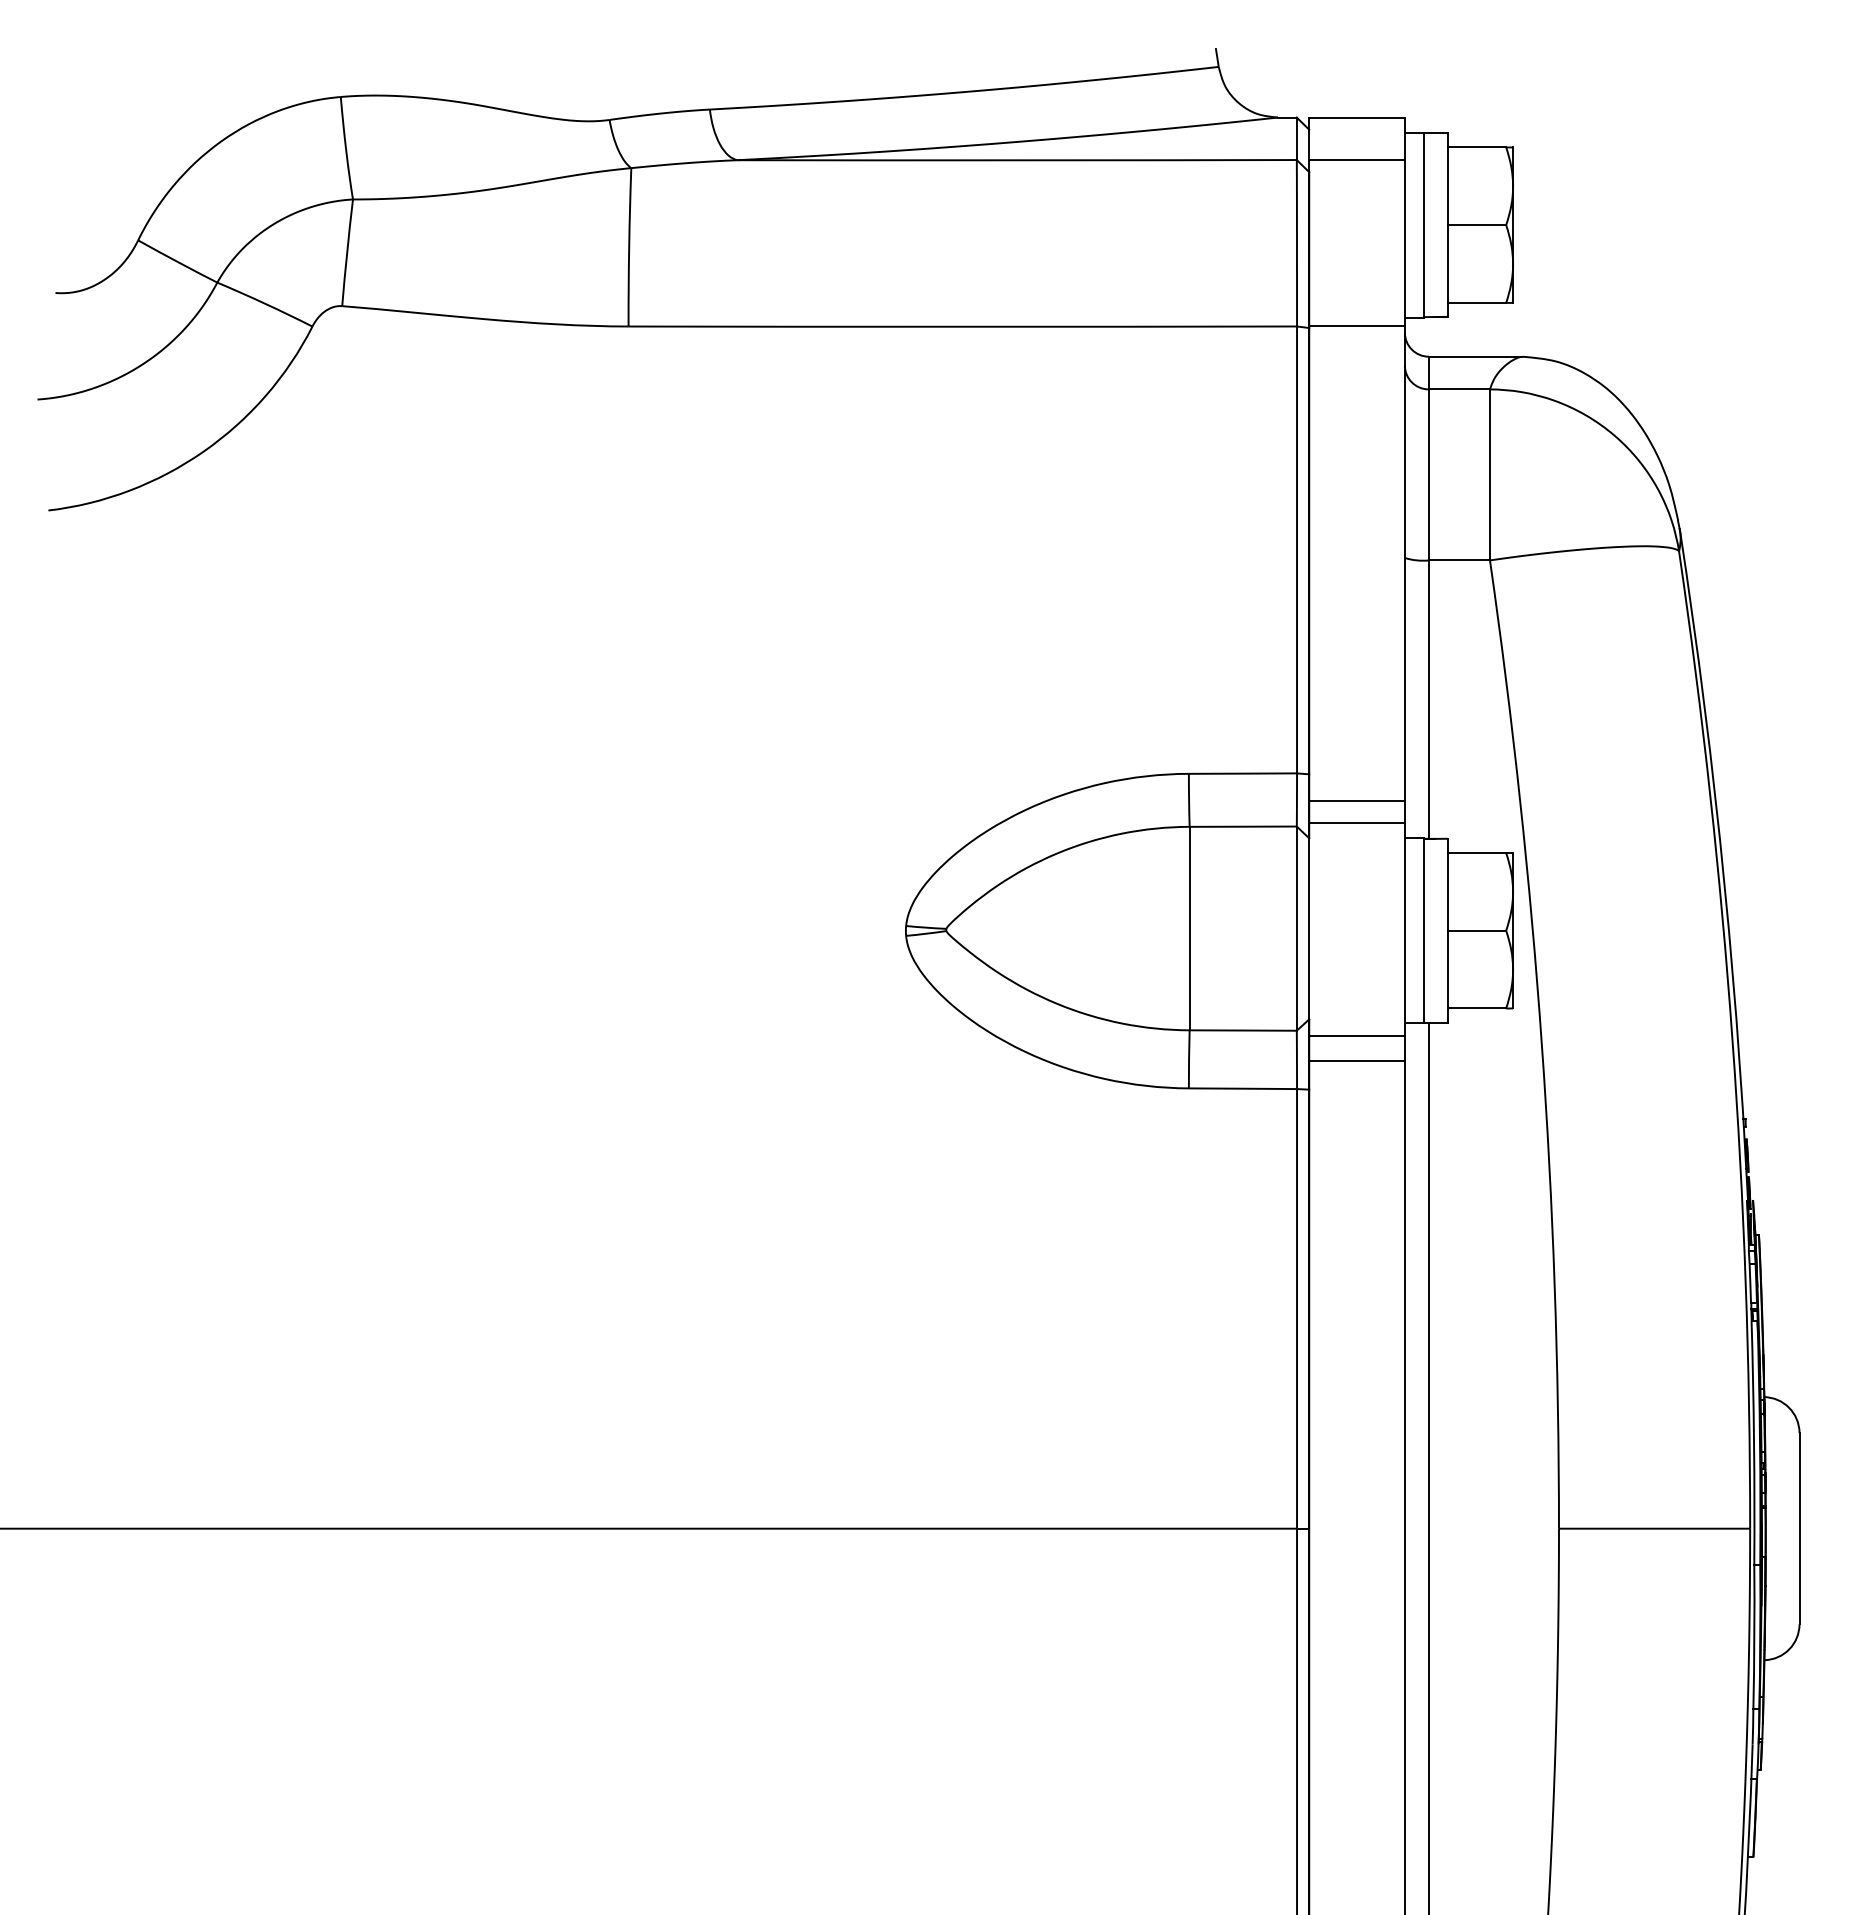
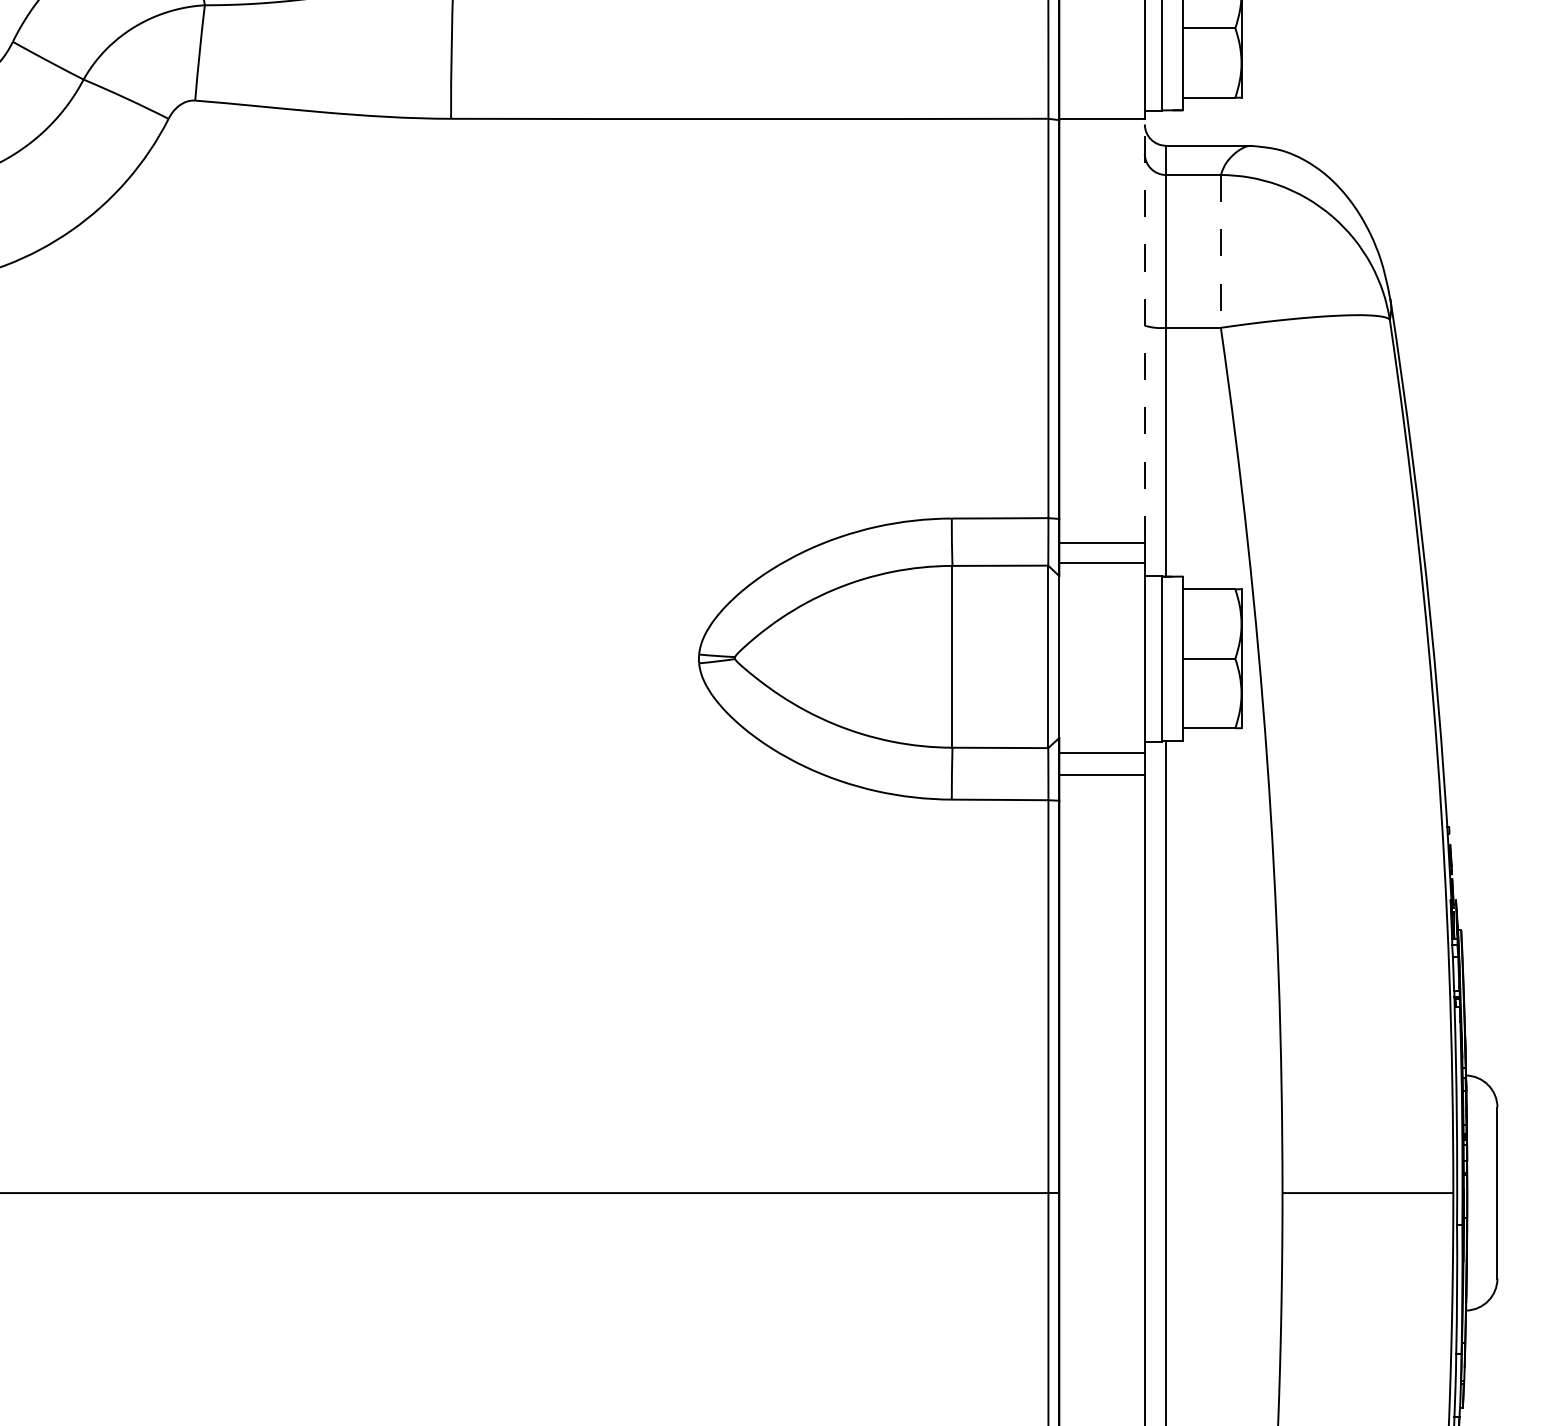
line: (1489, 474) -> (1220, 251), solid -> dashed
line: (1404, 563) -> (1144, 330), solid -> dashed

